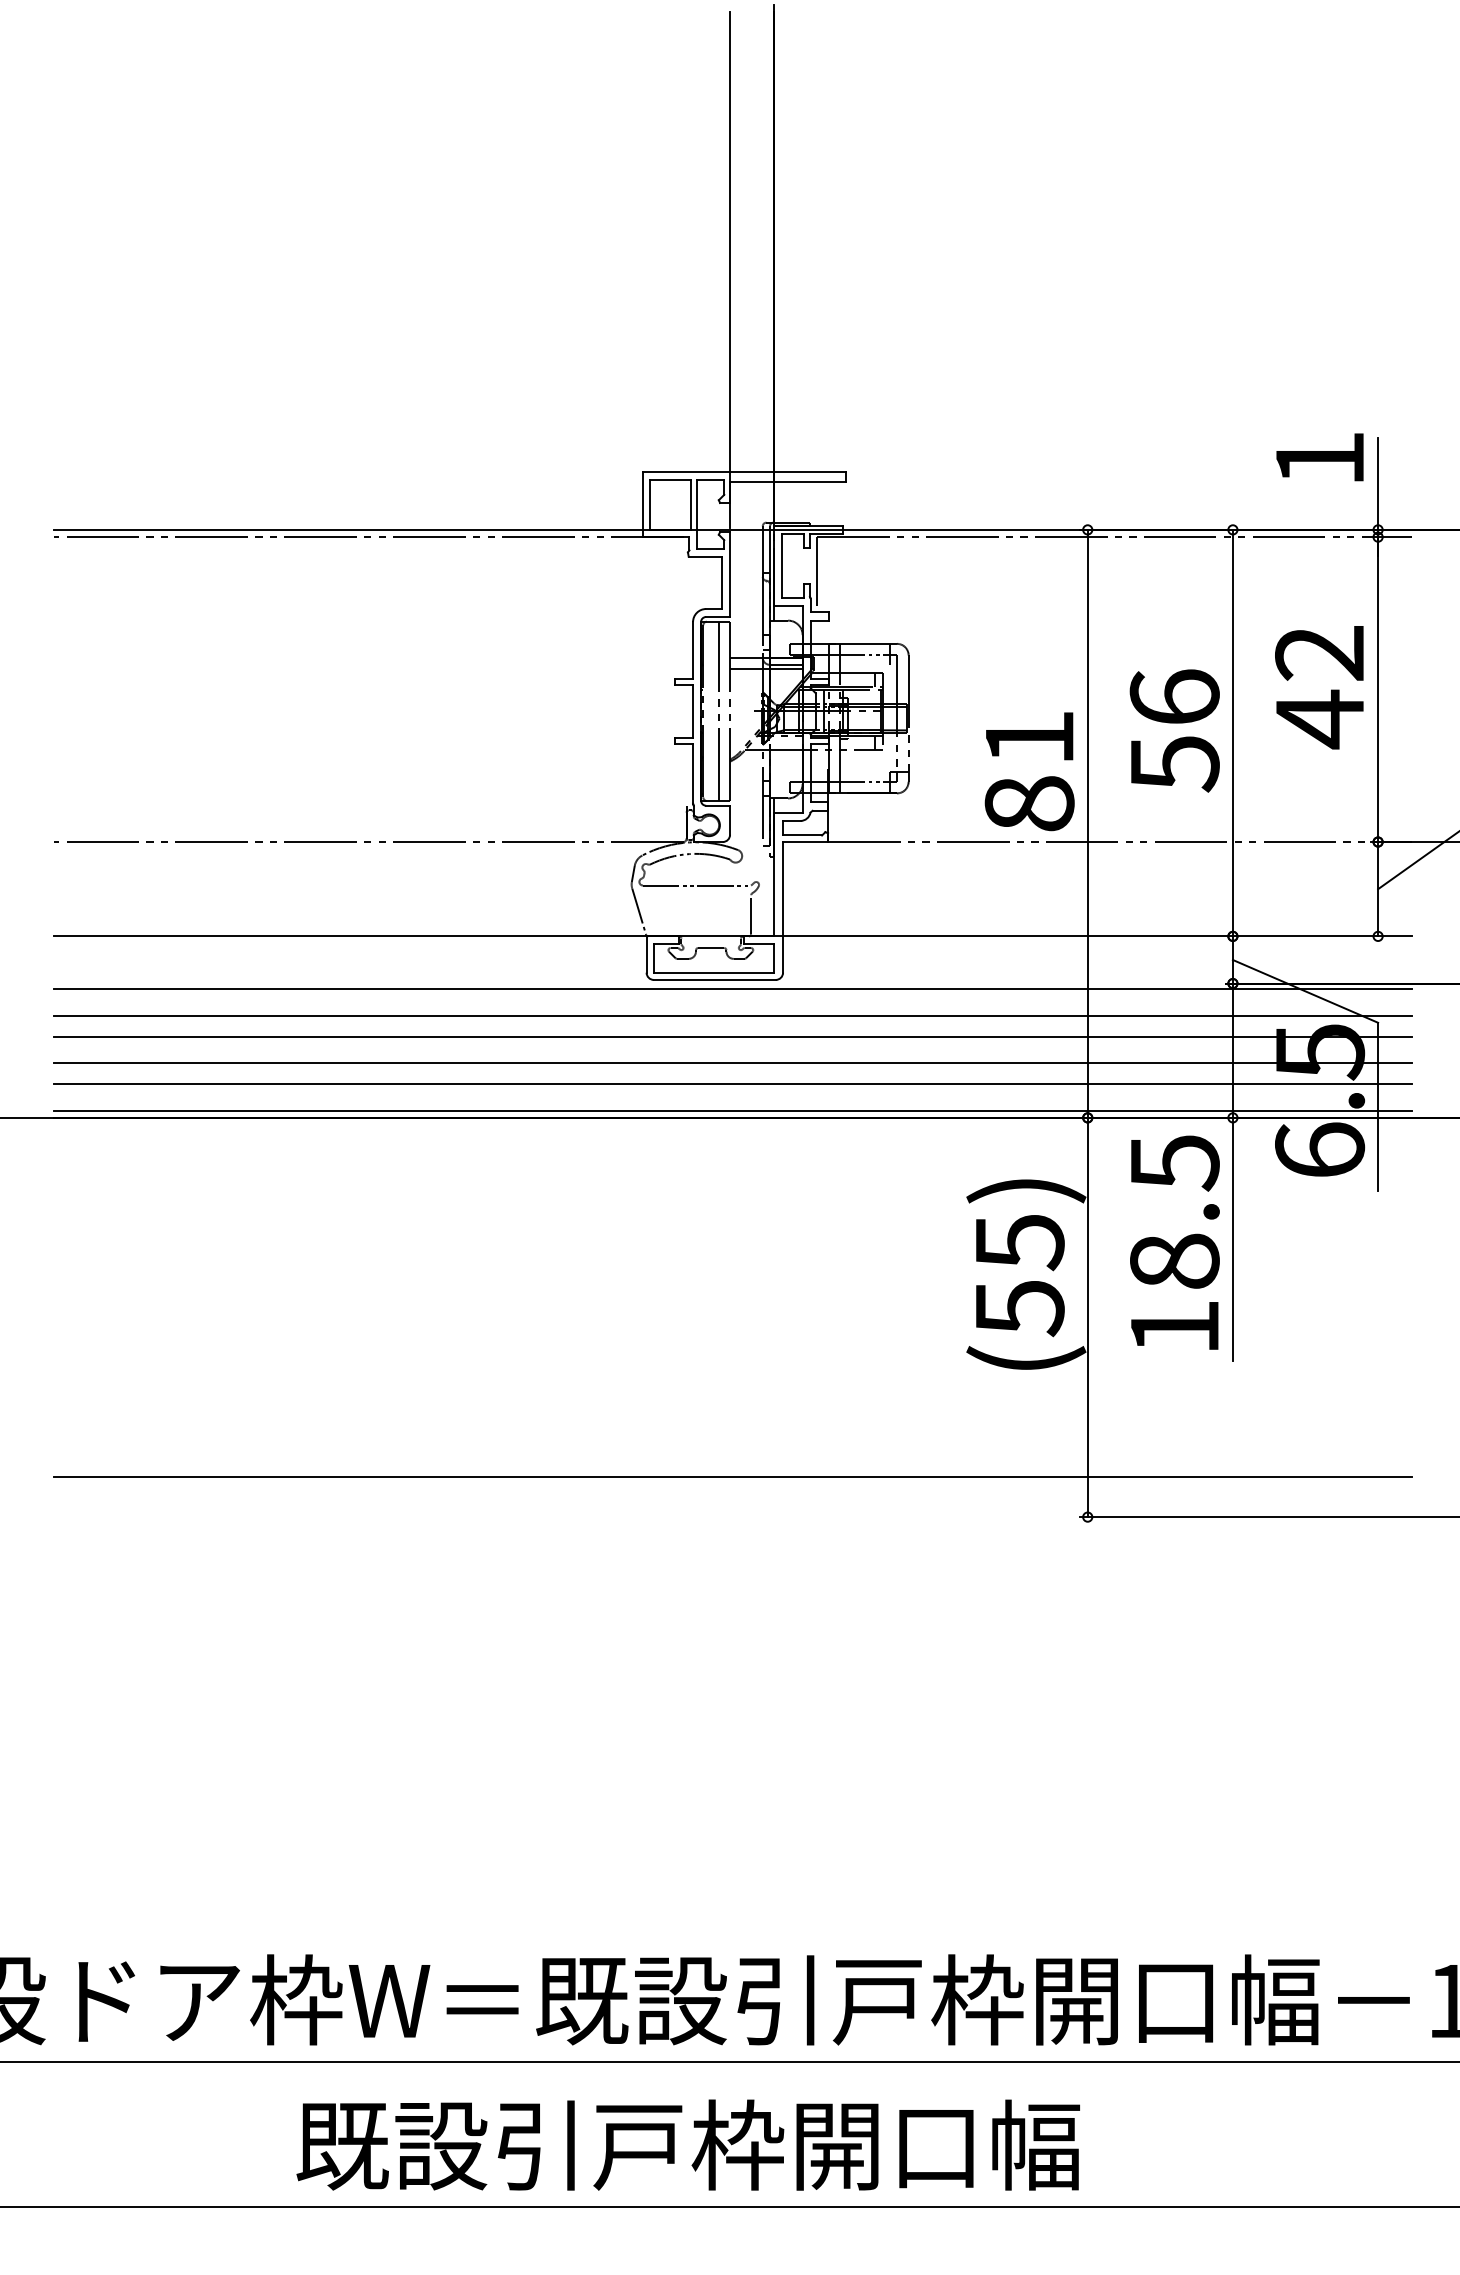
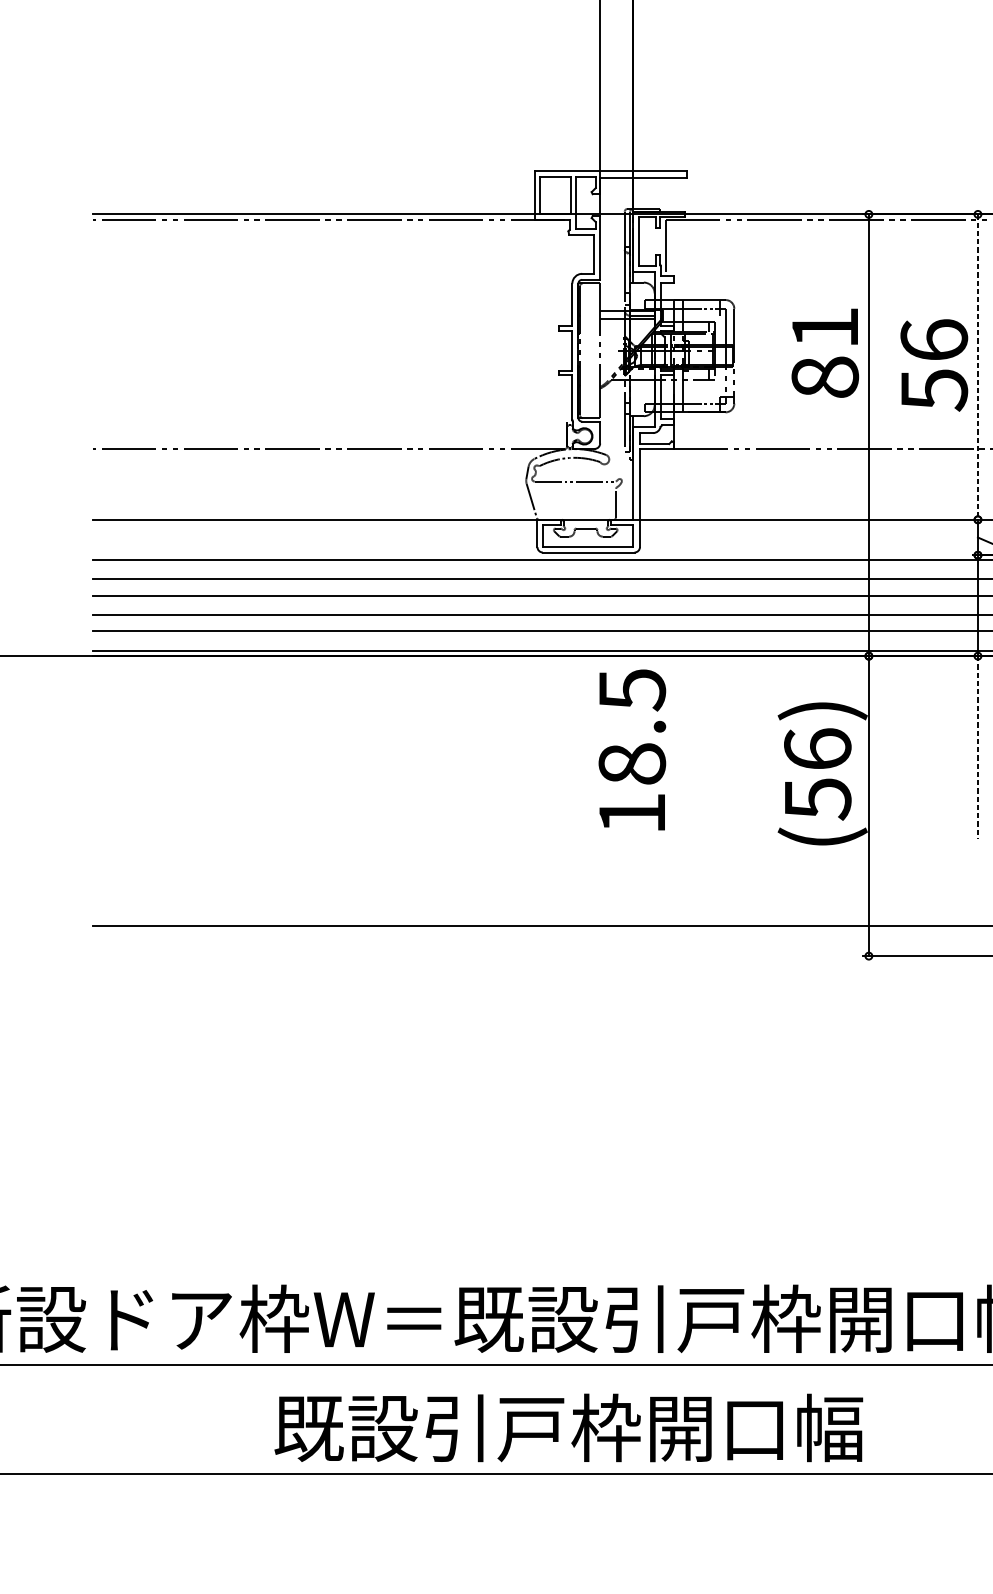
line: (719, 711) -> (592, 350), removed
line: (1232, 733) -> (977, 367), solid -> dashed
text: (1029, 771) -> (825, 353), moved
line: (1232, 1239) -> (977, 747), solid -> dashed
text: (1019, 1242) -> (817, 749), (55) -> (56)
text: (1174, 1242) -> (632, 749), moved

